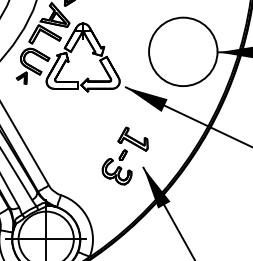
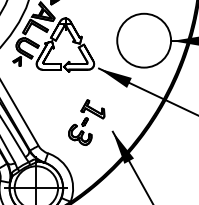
part: (124, 155) -> (86, 122), moved

